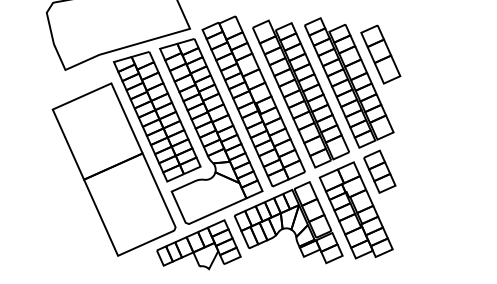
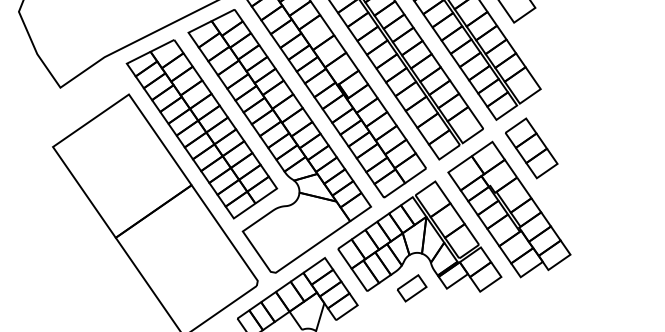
part: (280, 251) -> (412, 287), added

